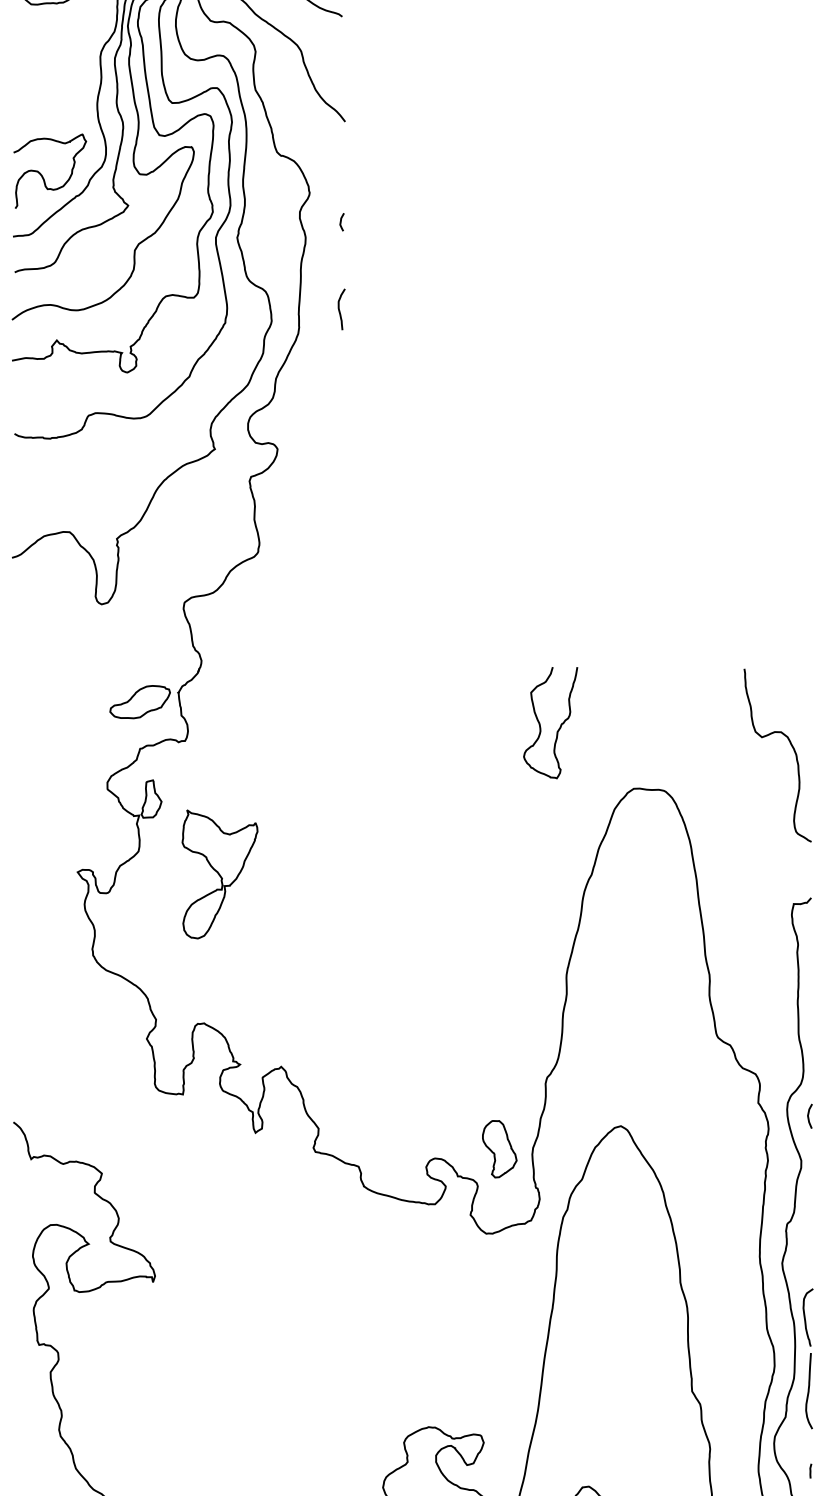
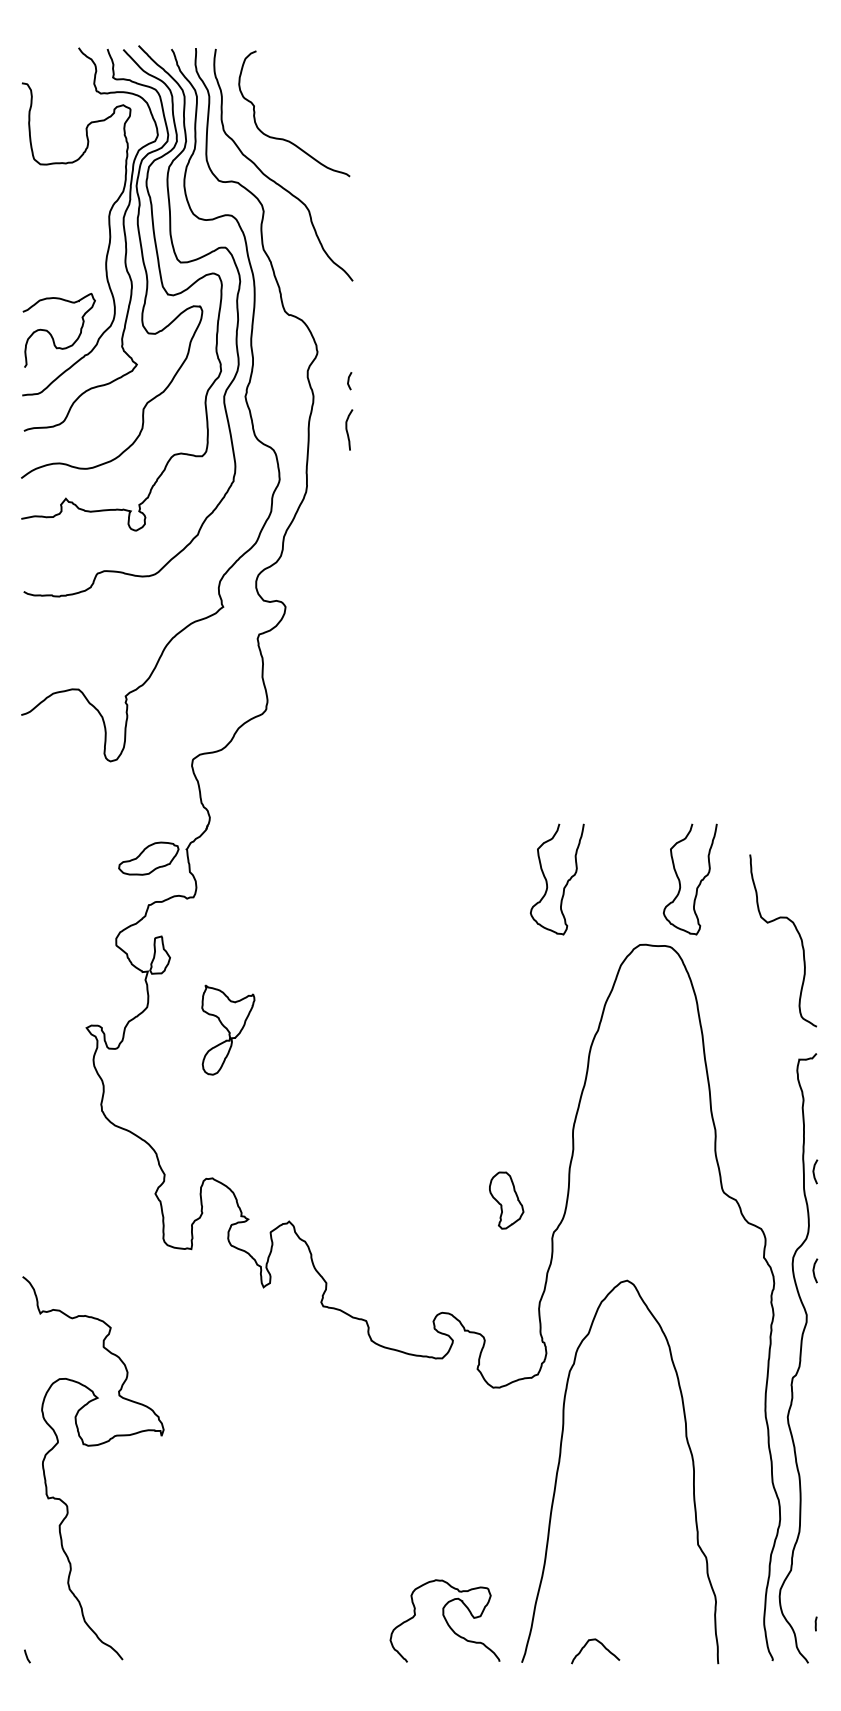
curve: (339, 309) -> (347, 429), moved
curve: (674, 724) -> (680, 880), added
curve: (792, 748) -> (797, 933), moved
part: (220, 873) -> (228, 1029), size x0.7
curve: (809, 1016) -> (814, 1171), added
part: (499, 1149) -> (506, 1200), moved
part: (808, 1359) -> (813, 1512), removed

